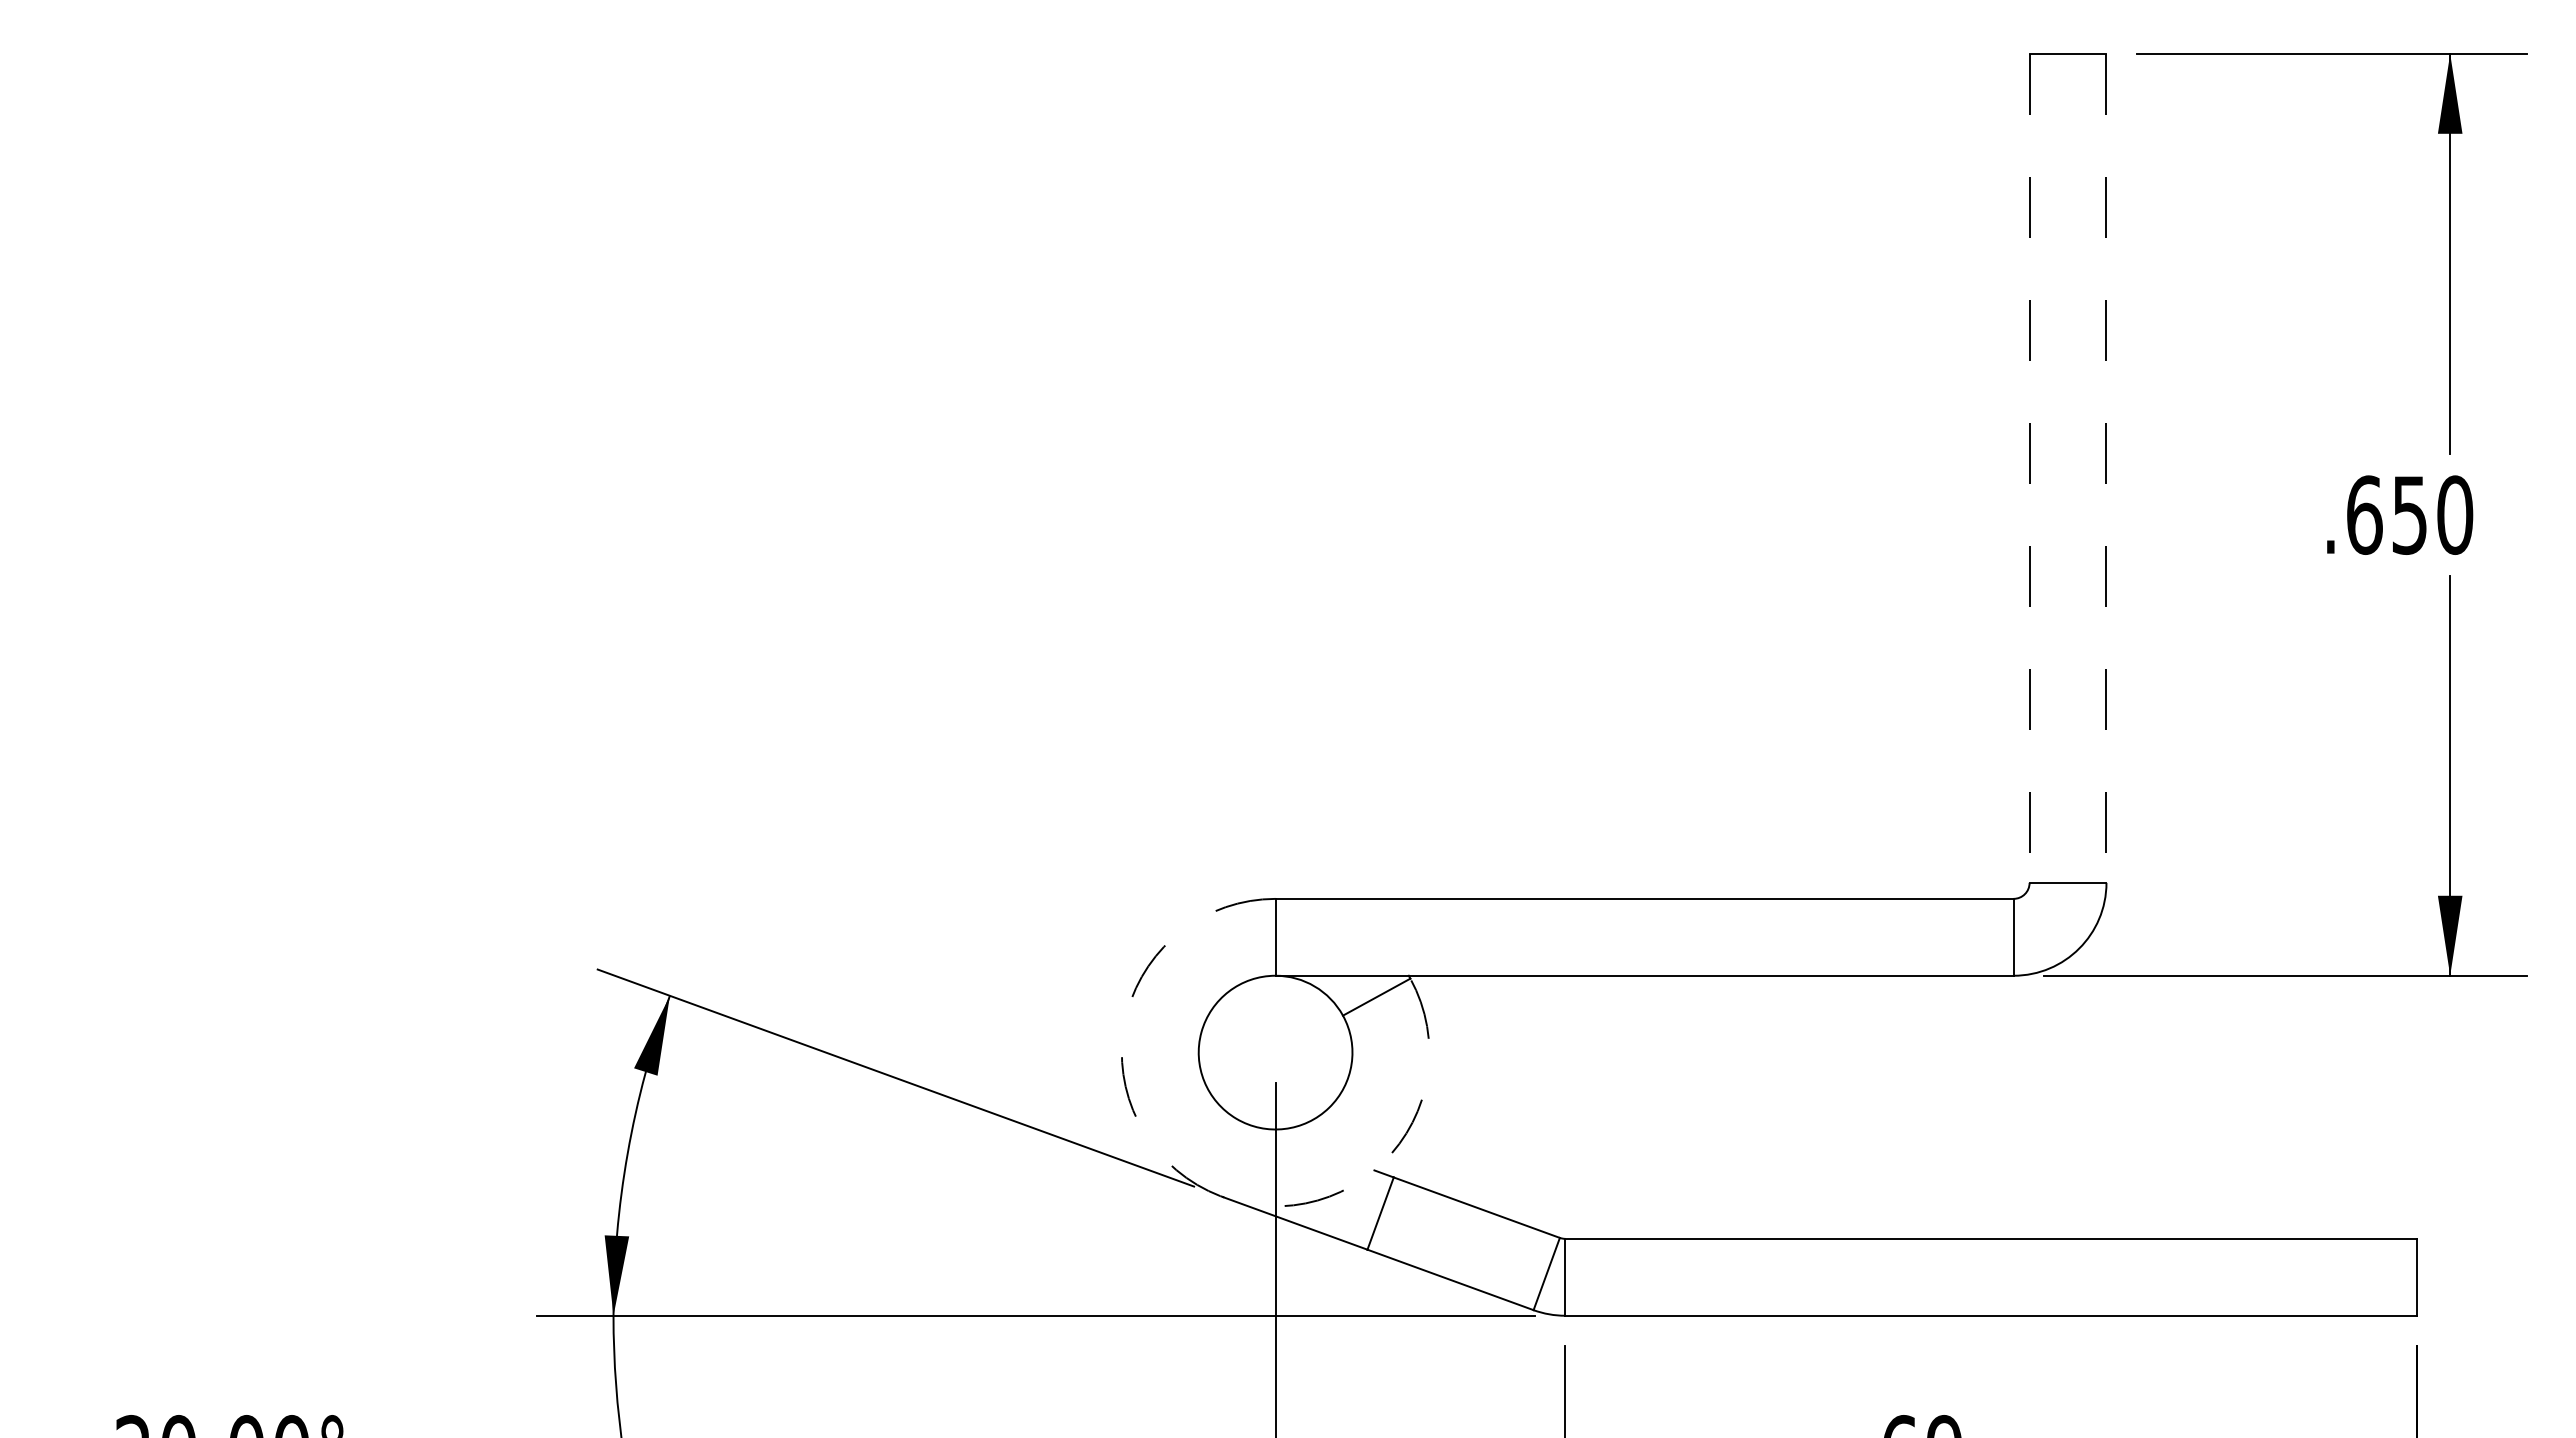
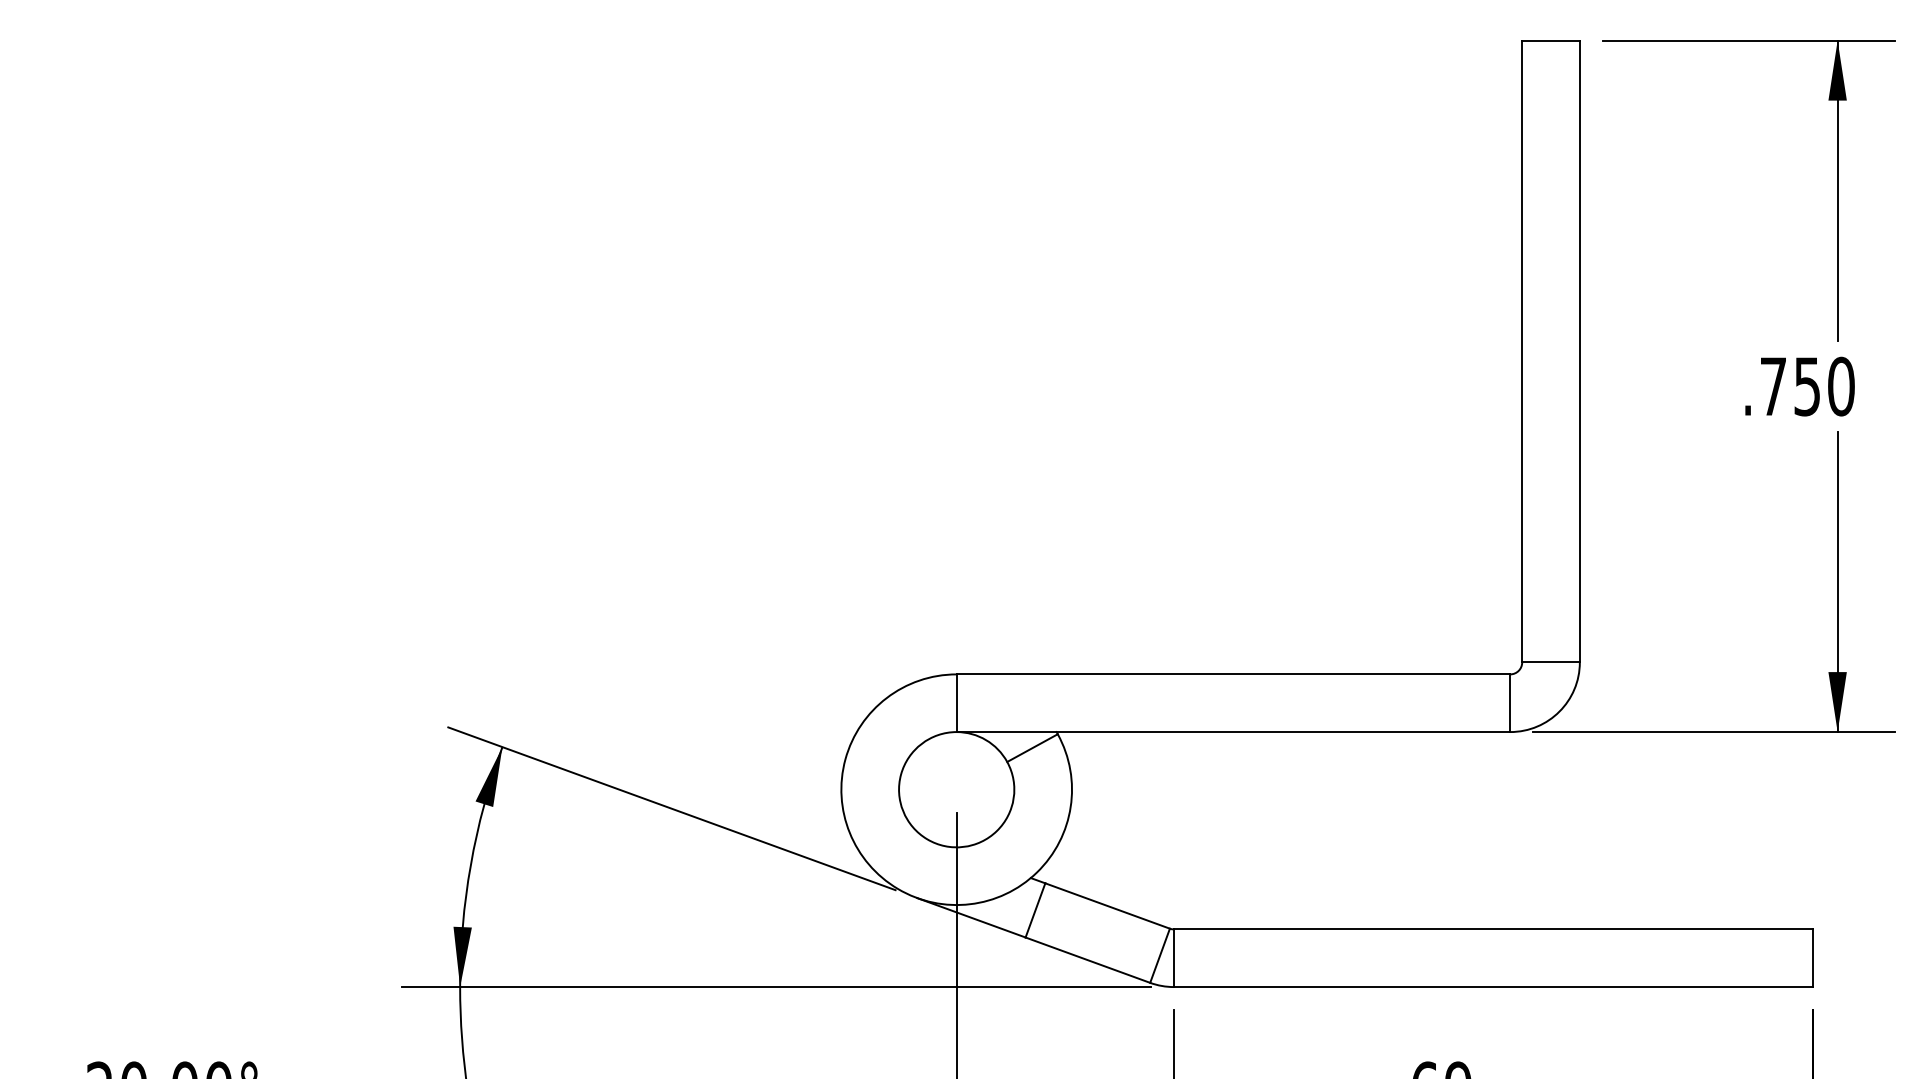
line: (2029, 468) -> (1522, 351), dashed -> solid
line: (2106, 468) -> (1579, 351), dashed -> solid
text: (2364, 514) -> (1773, 386), .650 -> .750
arc: (1197, 1184) -> (898, 888), dashed -> solid

